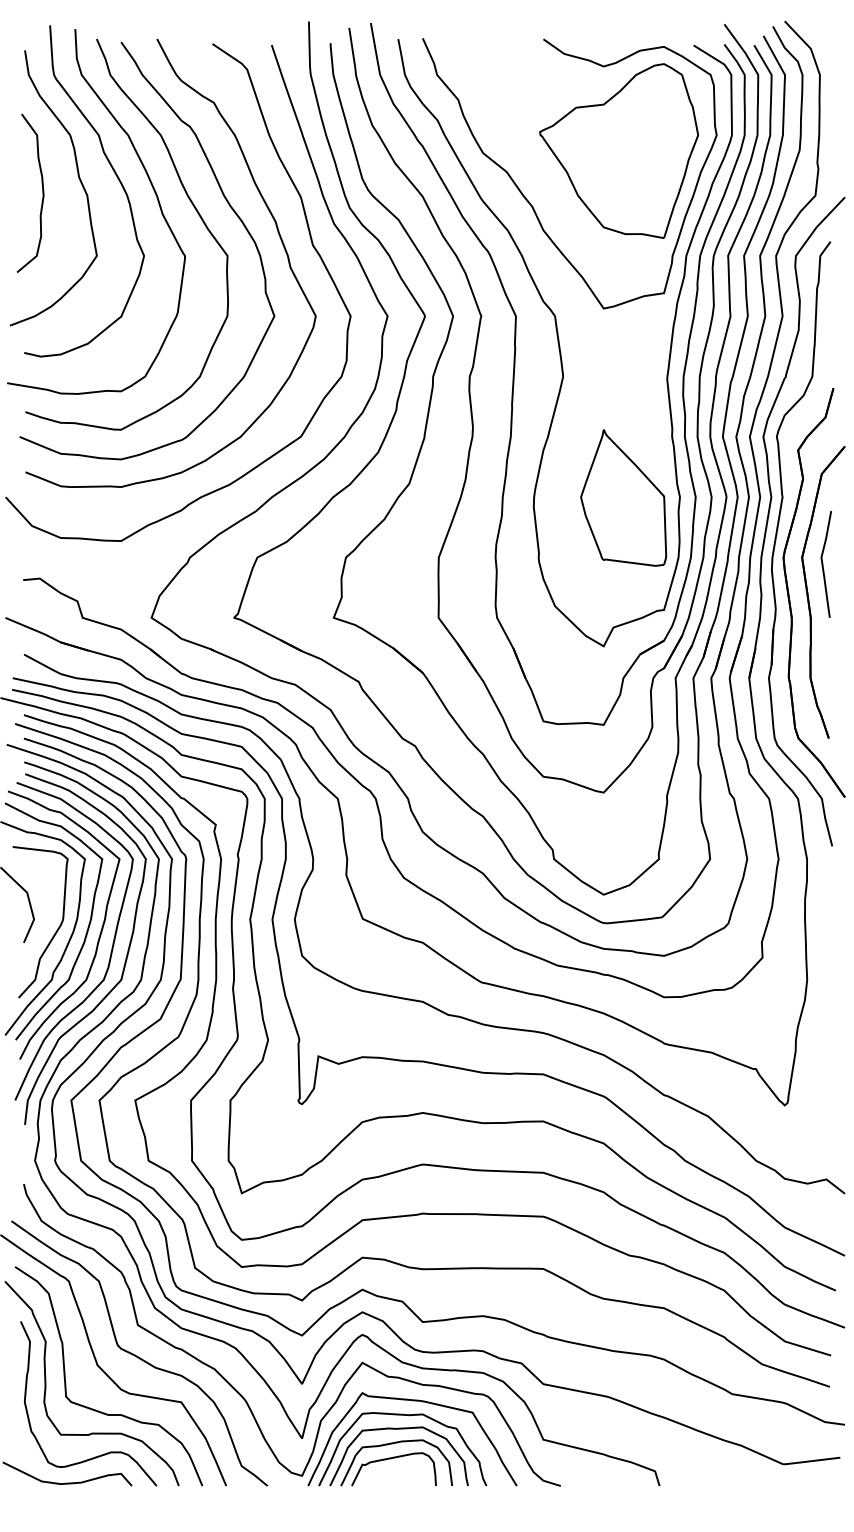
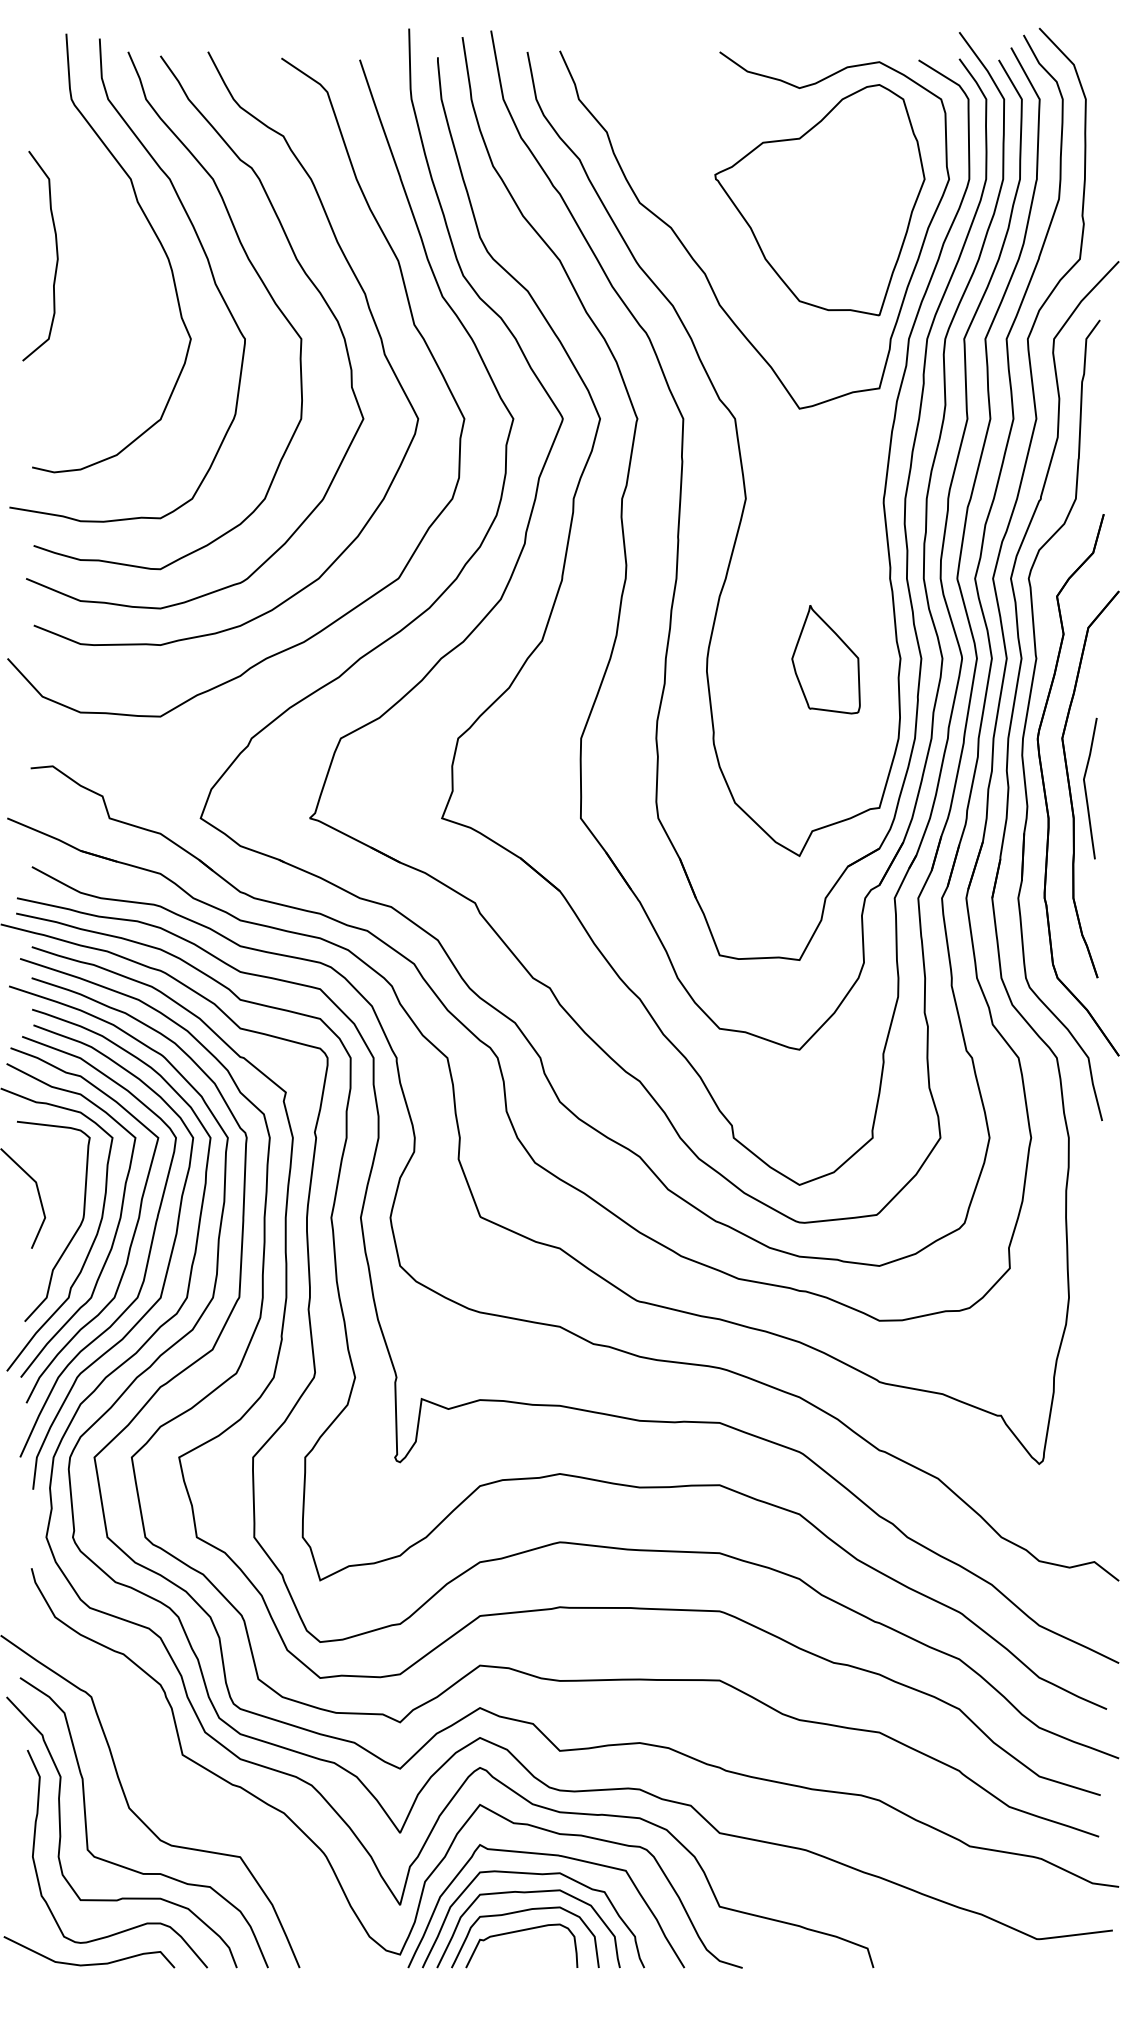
curve: (78, 178) -> (103, 236), removed
part: (623, 497) -> (825, 658), size x0.6
curve: (823, 564) -> (1086, 788), moved
curve: (137, 1355) -> (182, 1795), removed

